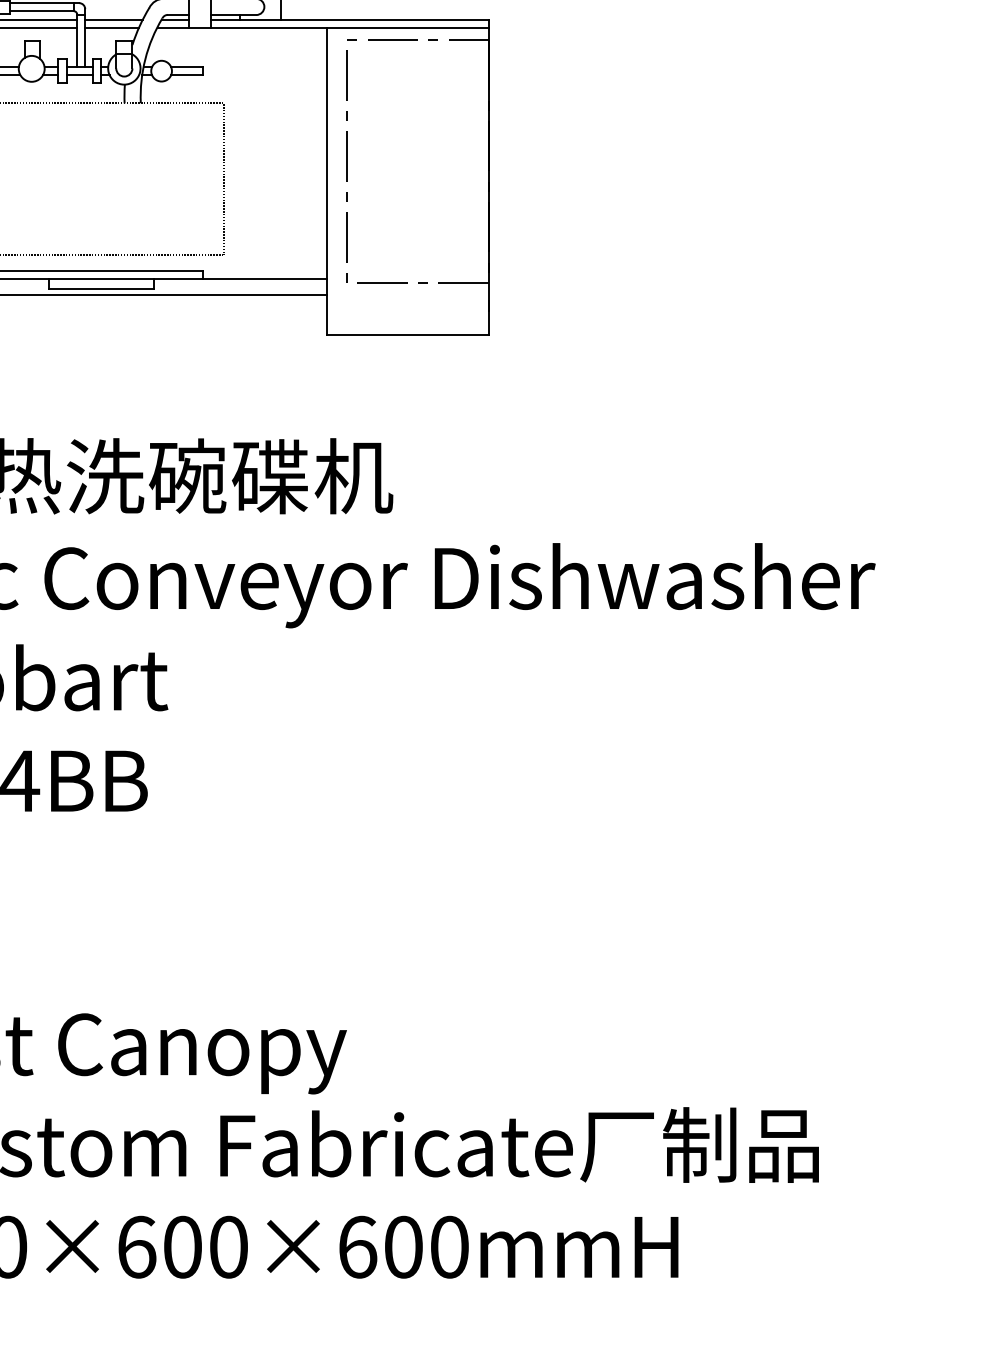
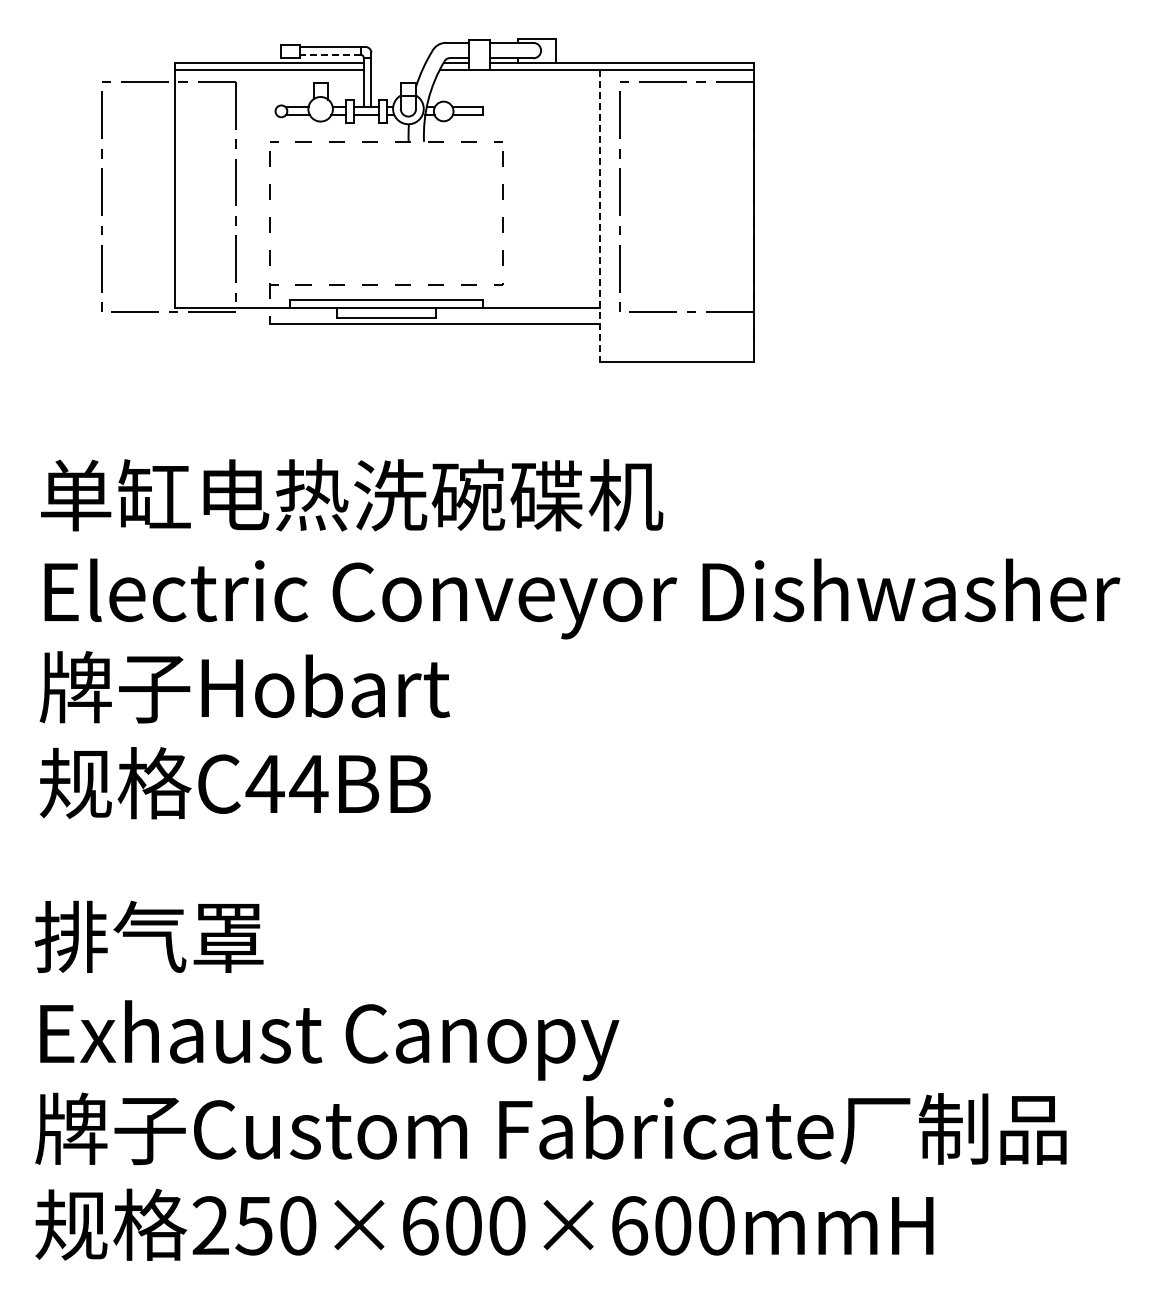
line: (41, 11) -> (329, 54), solid -> dashed
line: (113, 19) -> (398, 62), removed
line: (111, 27) -> (396, 70), removed
line: (327, 182) -> (600, 216), solid -> dashed

